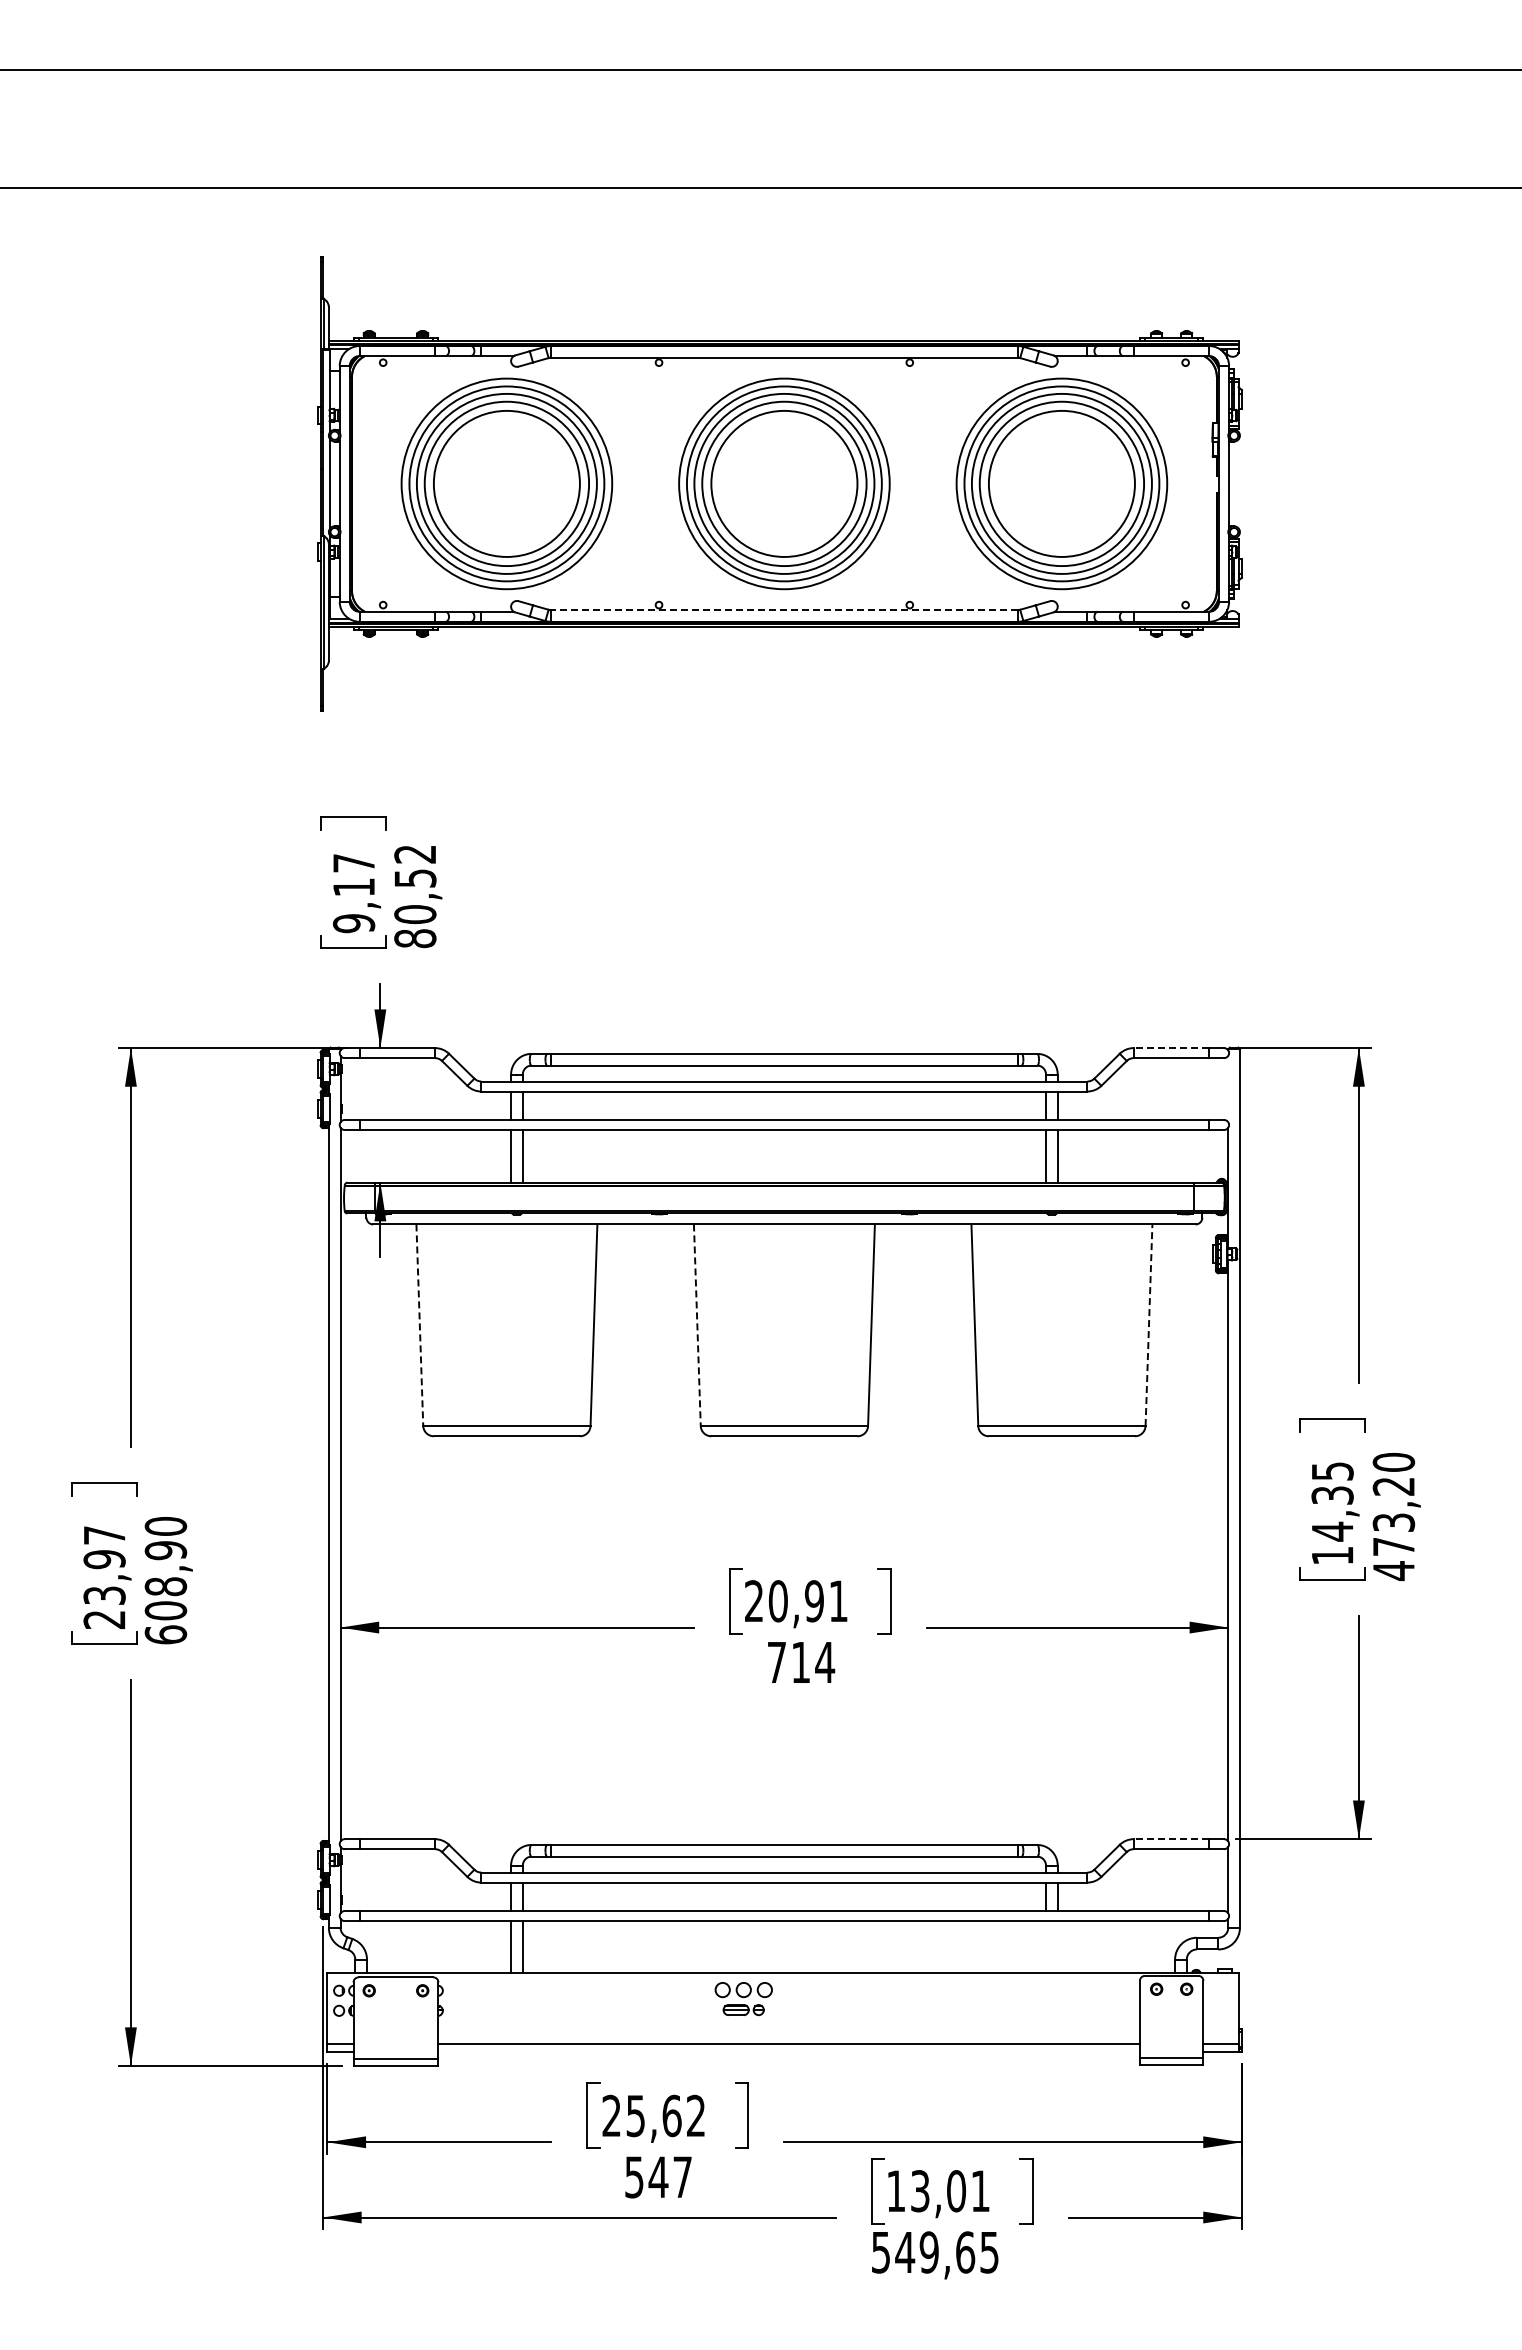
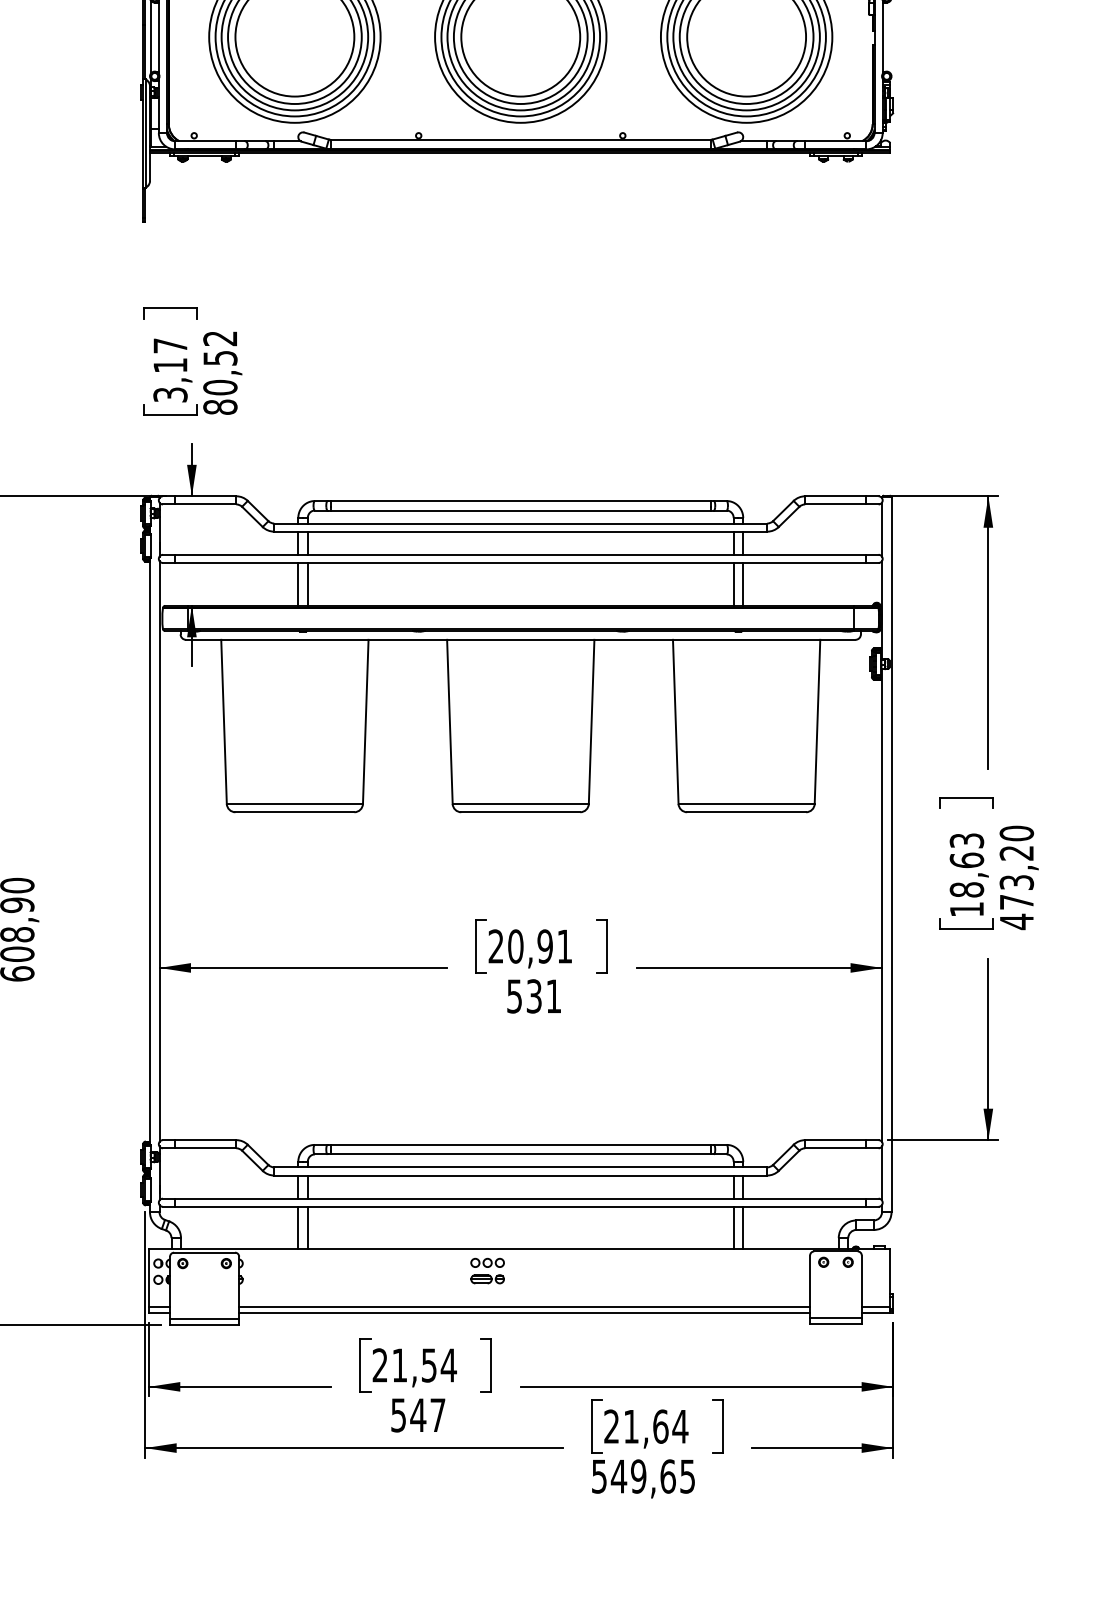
line: (783, 610) -> (520, 140), dashed -> solid
text: (354, 923) -> (170, 394), 9,17 -> 3,17
line: (1171, 1048) -> (835, 496), dashed -> solid
line: (1228, 1088) -> (882, 529), added
line: (419, 1325) -> (223, 722), dashed -> solid
line: (697, 1325) -> (450, 722), dashed -> solid
line: (1148, 1325) -> (817, 722), dashed -> solid
text: (1332, 1501) -> (966, 865), 14,35 -> 18,63
text: (801, 1662) -> (534, 996), 714 -> 531
line: (1171, 1839) -> (835, 1140), dashed -> solid
line: (1046, 1946) -> (734, 1227), added
line: (1057, 1946) -> (743, 1227), added
part: (743, 1989) -> (487, 1262), size x0.71
line: (788, 2051) -> (524, 1312), added
text: (666, 2115) -> (424, 1365), 25,62 -> 21,54
text: (938, 2191) -> (646, 1426), 13,01 -> 21,64

